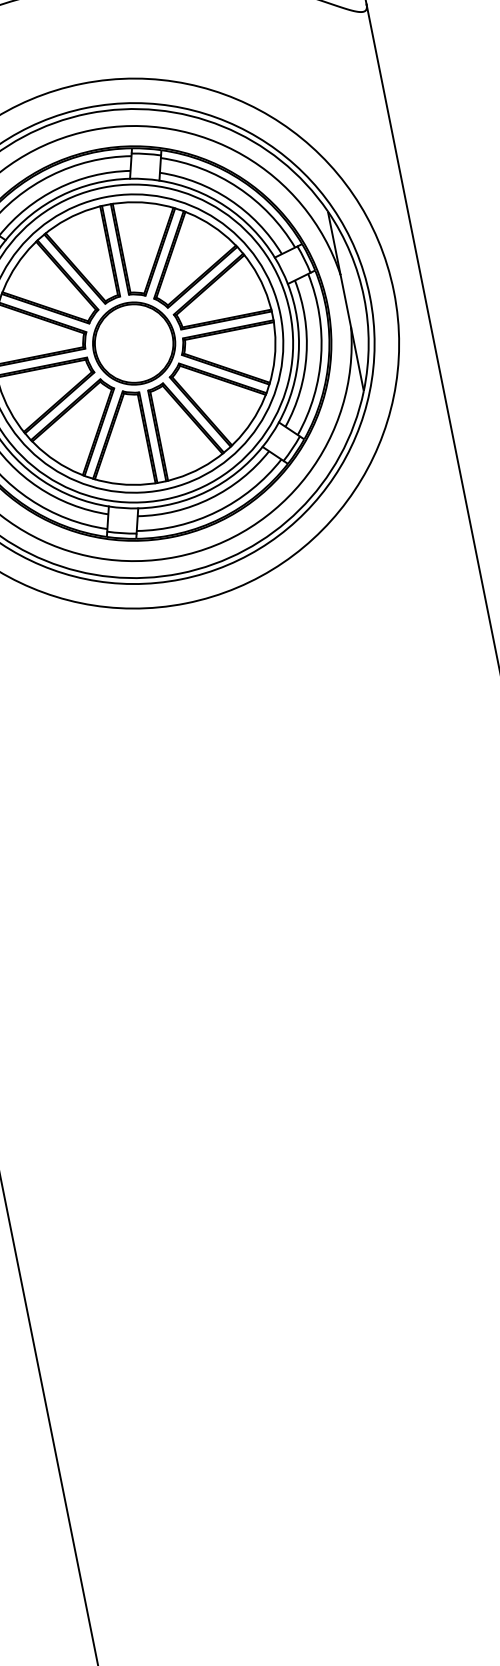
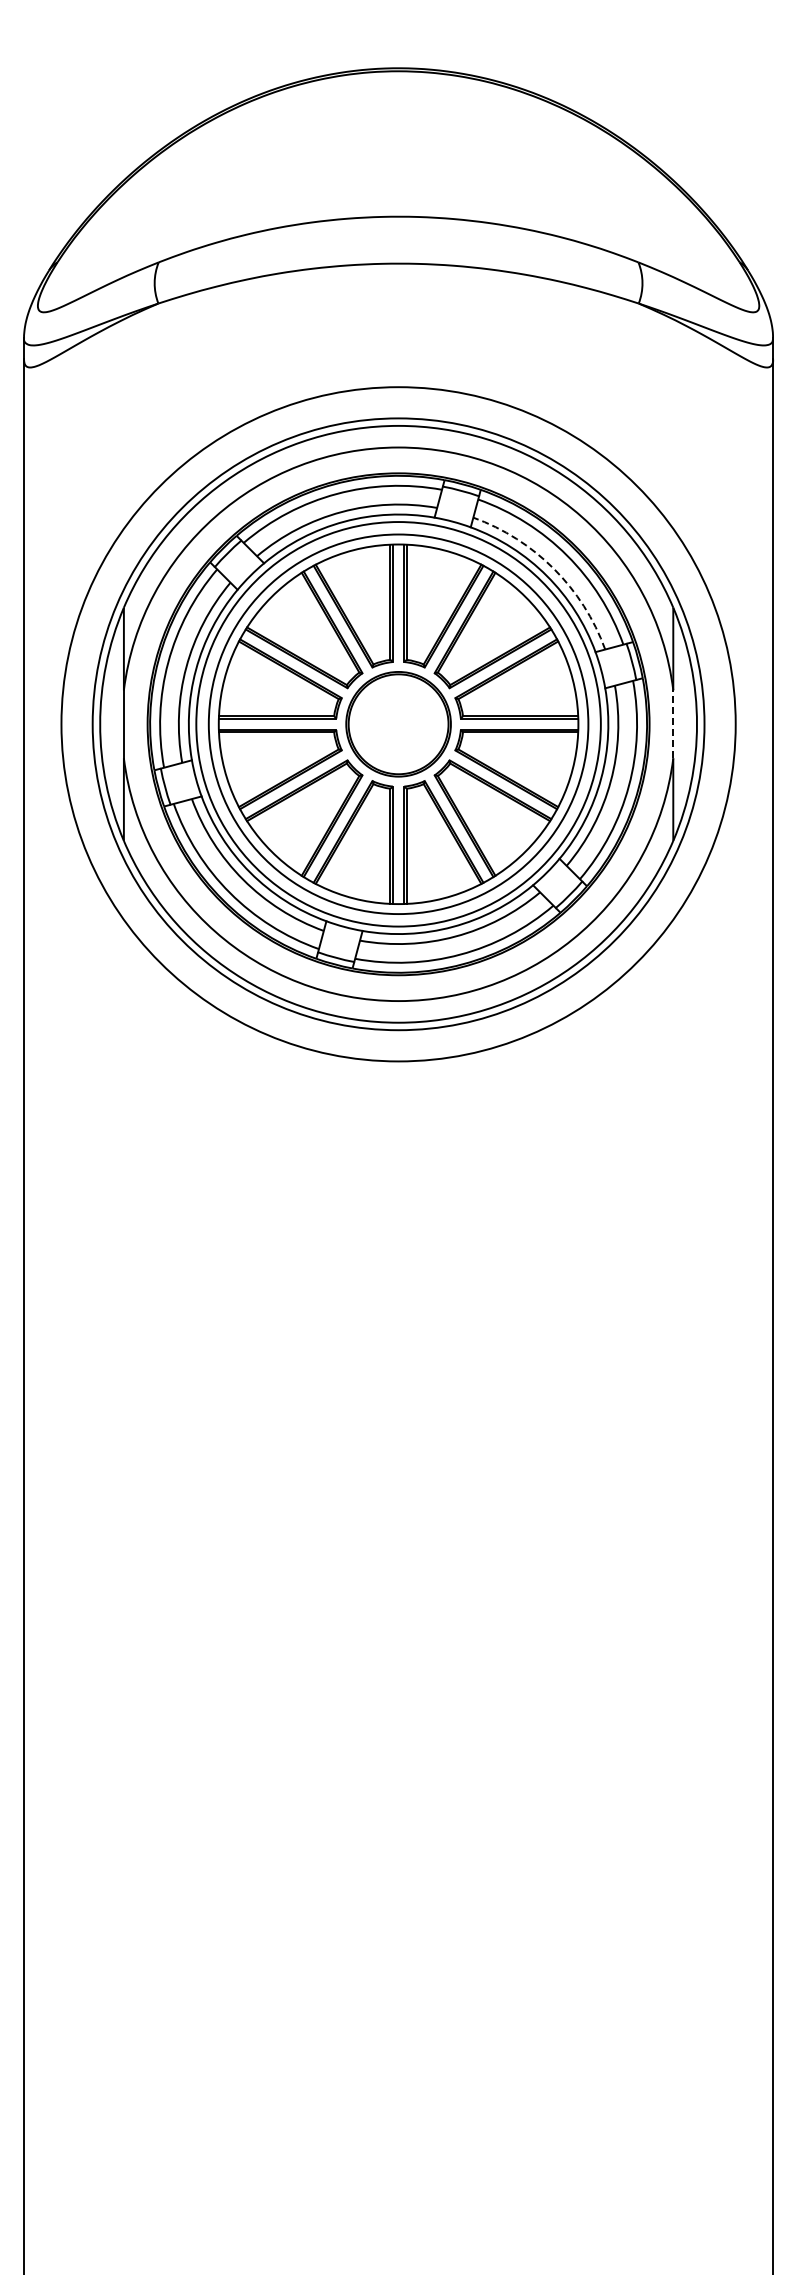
arc: (229, 199) -> (553, 568), solid -> dashed
line: (346, 301) -> (673, 724), solid -> dashed

